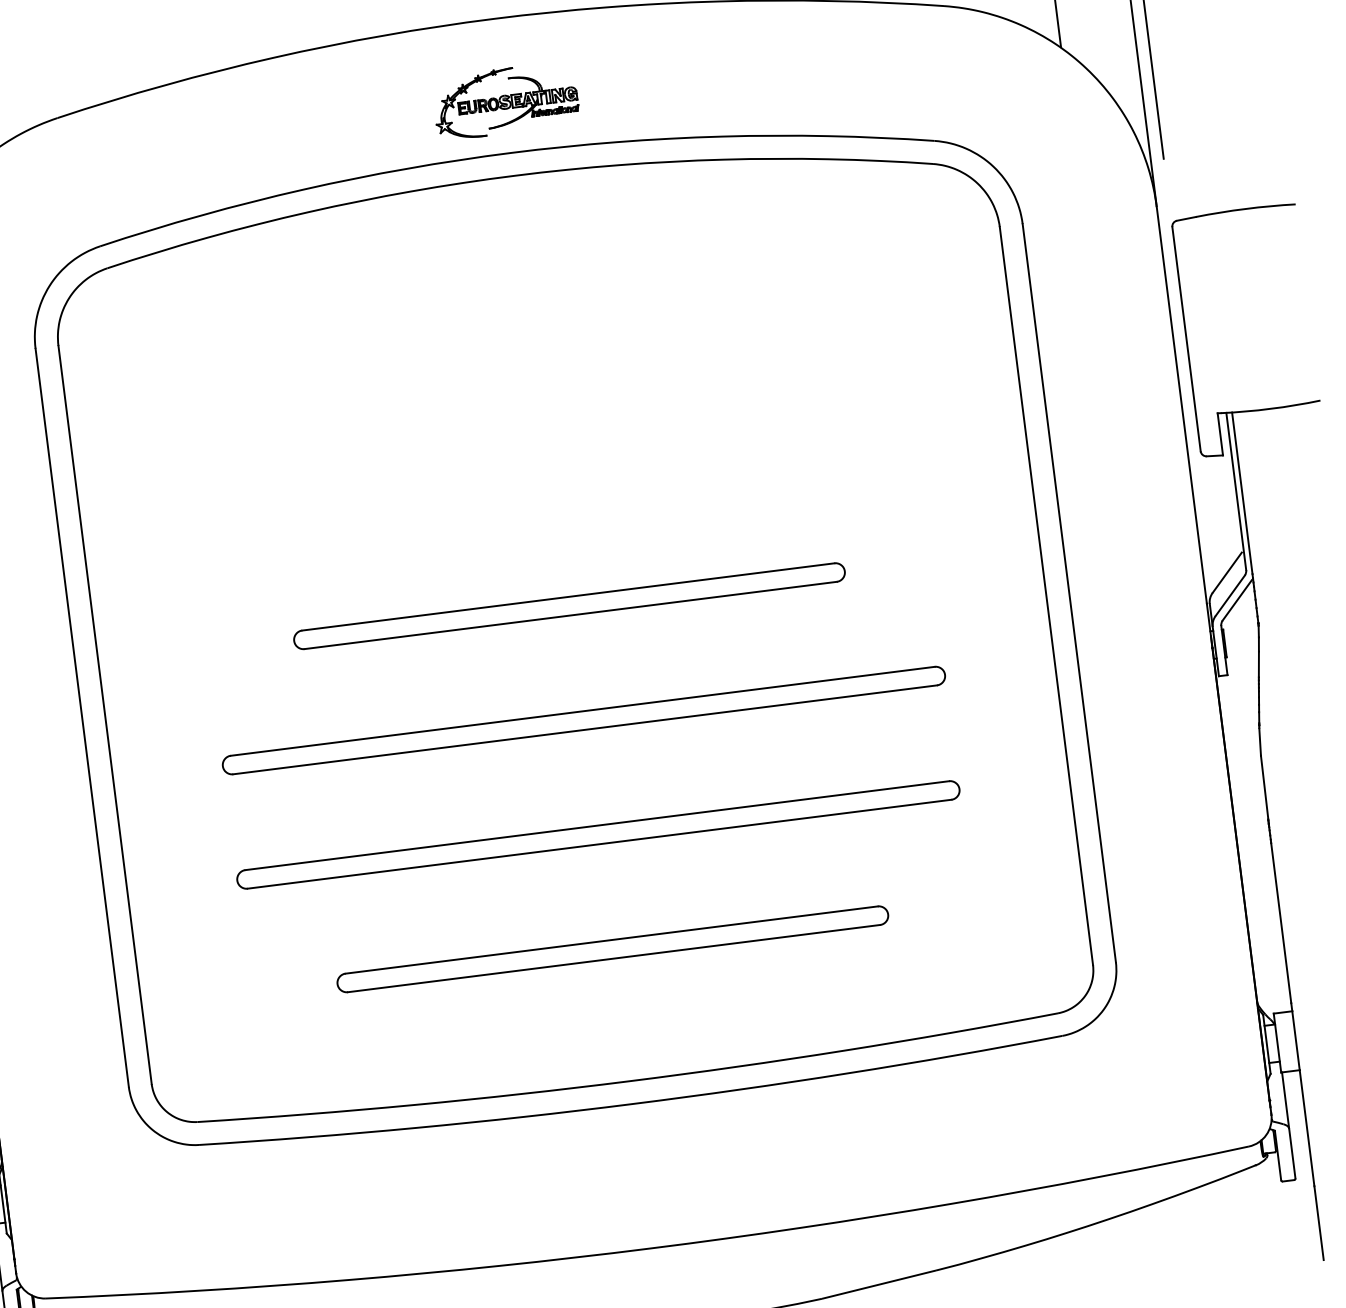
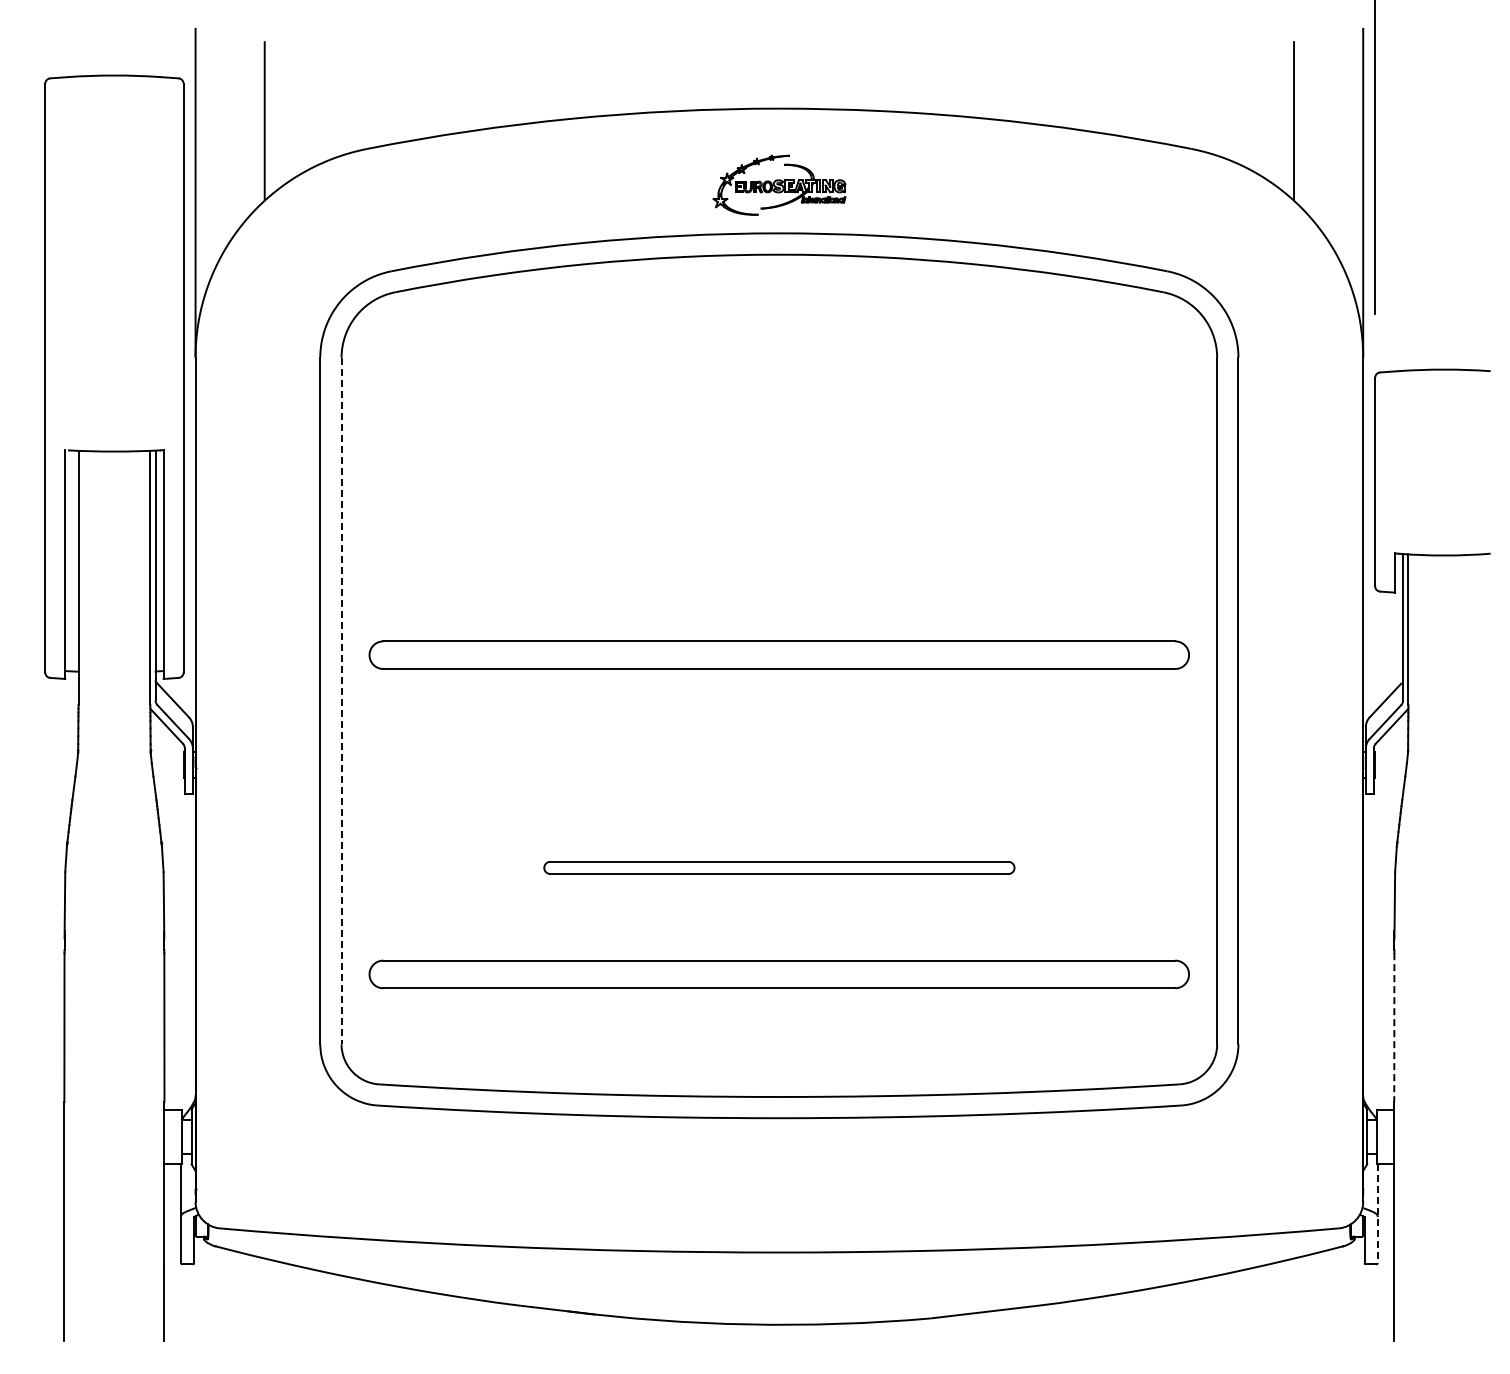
part: (569, 605) -> (779, 654), size x1.6
line: (105, 715) -> (341, 701), solid -> dashed
part: (584, 720) -> (779, 761), removed
part: (598, 834) -> (779, 867), size x0.7
line: (1281, 924) -> (1394, 1028), solid -> dashed
part: (612, 948) -> (779, 973), size x1.6
line: (1288, 1126) -> (1377, 1214), solid -> dashed

